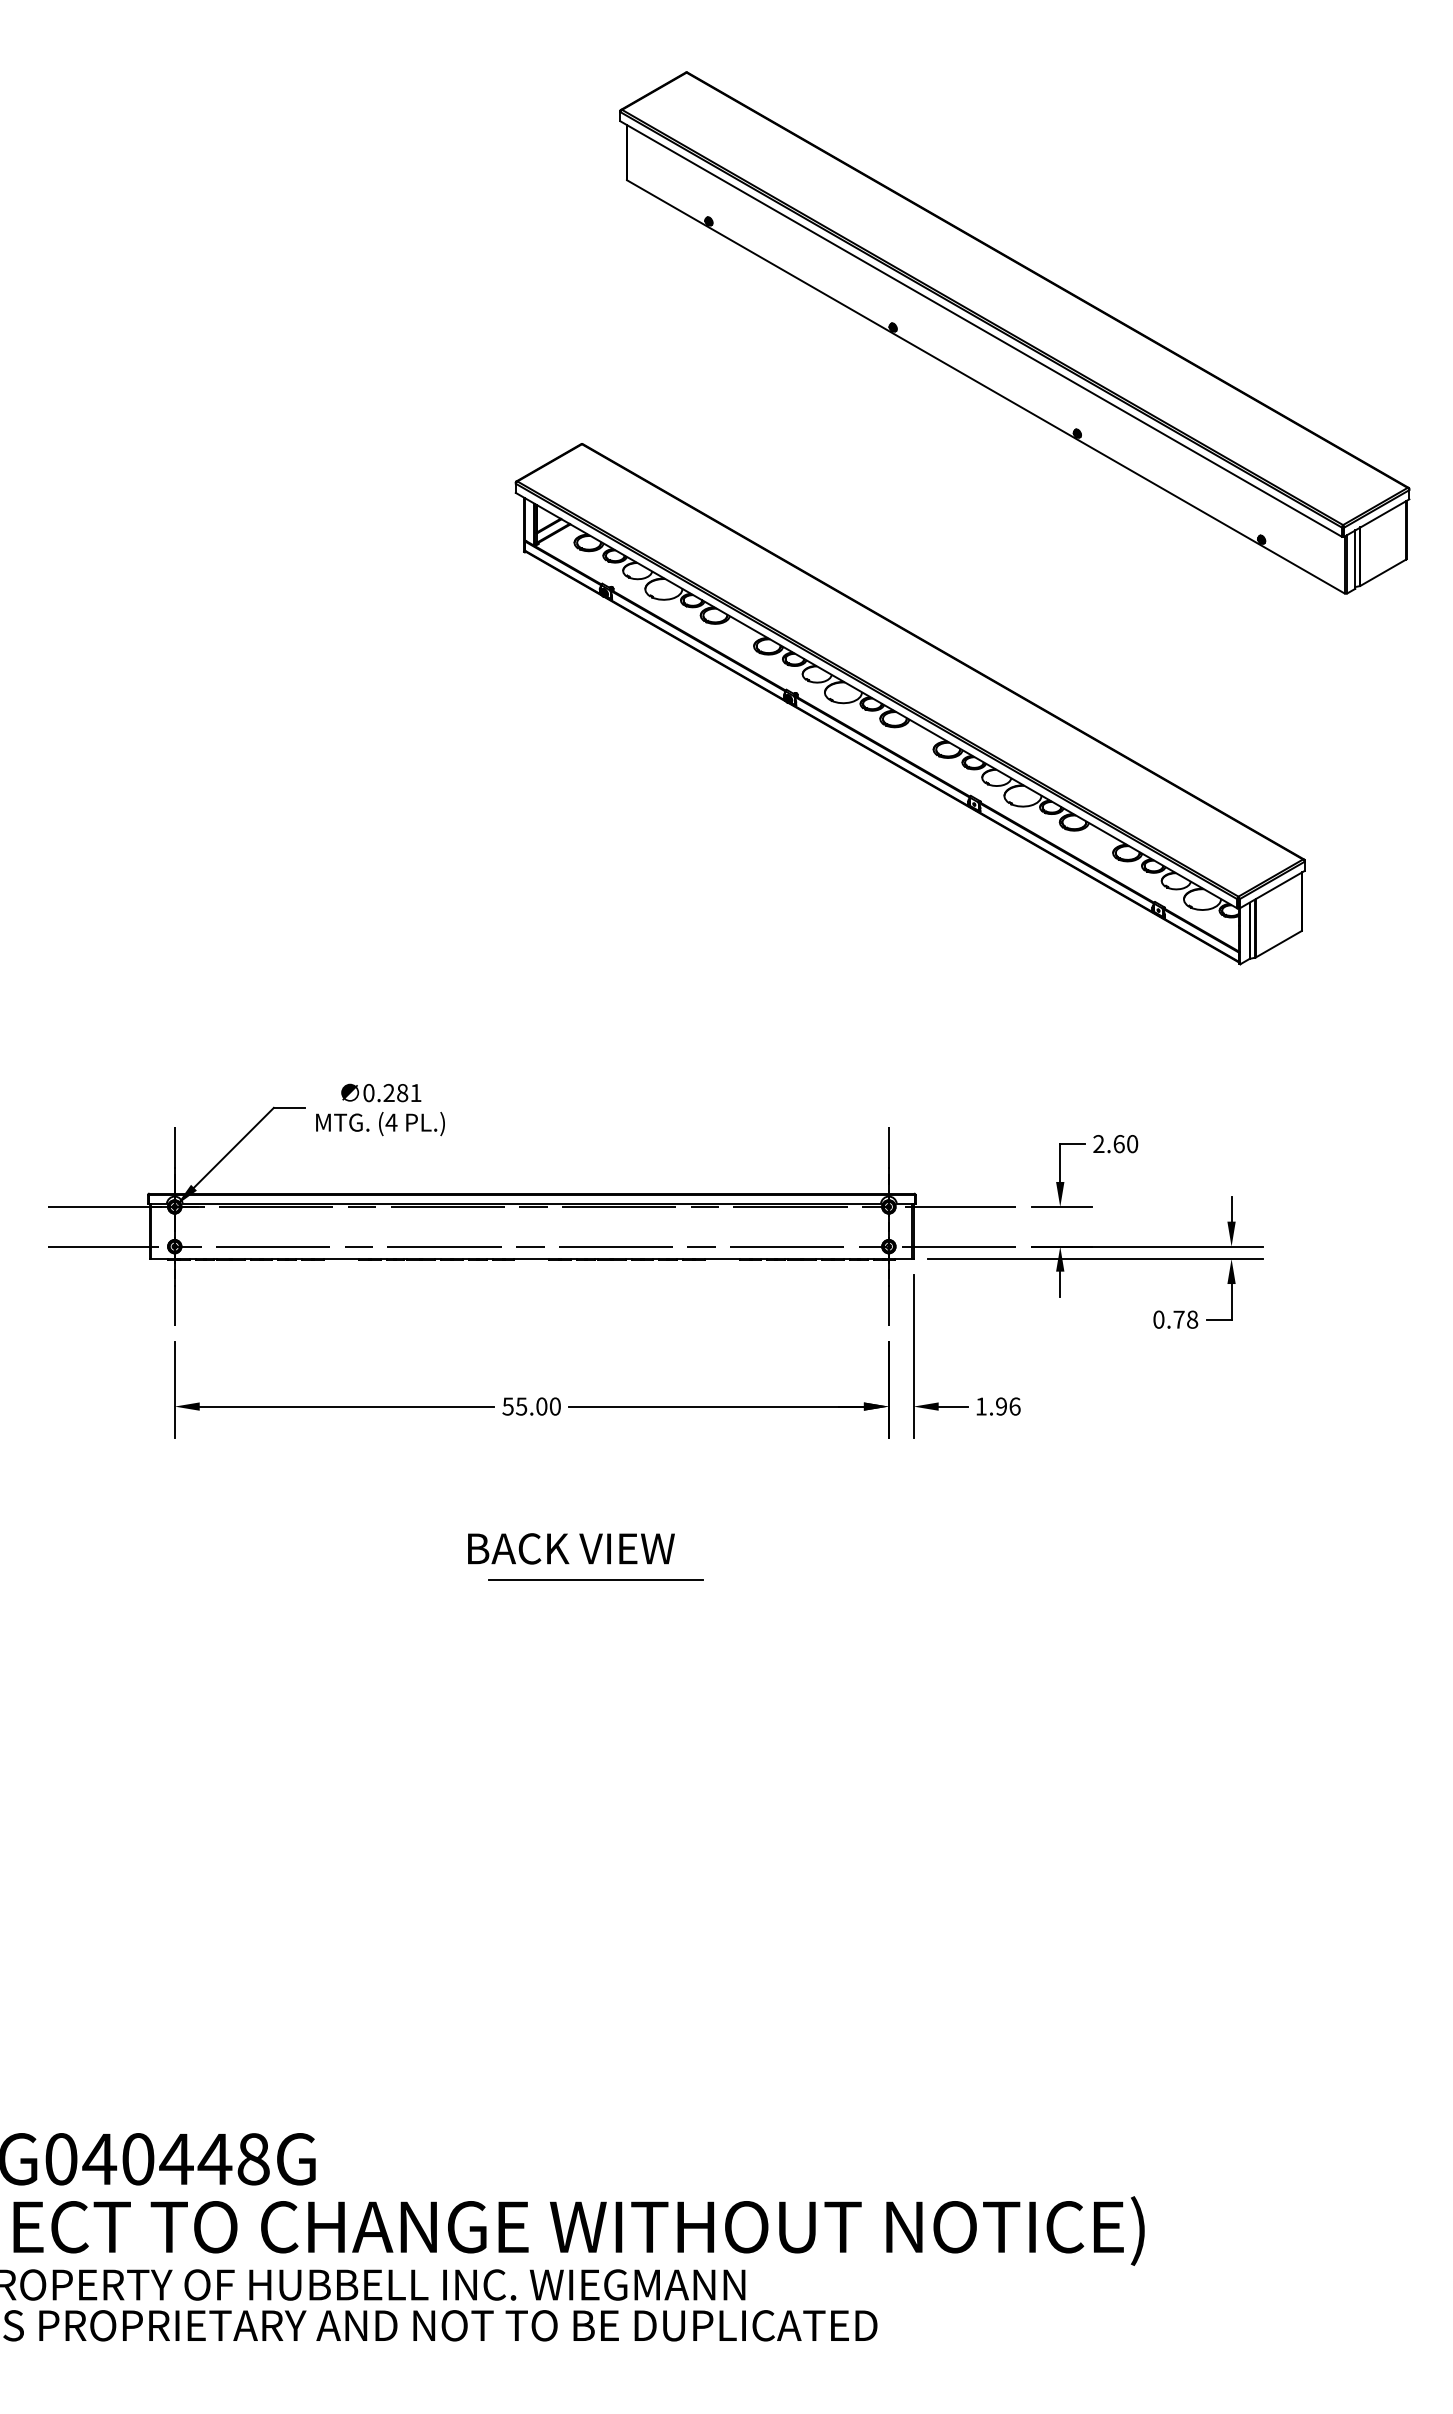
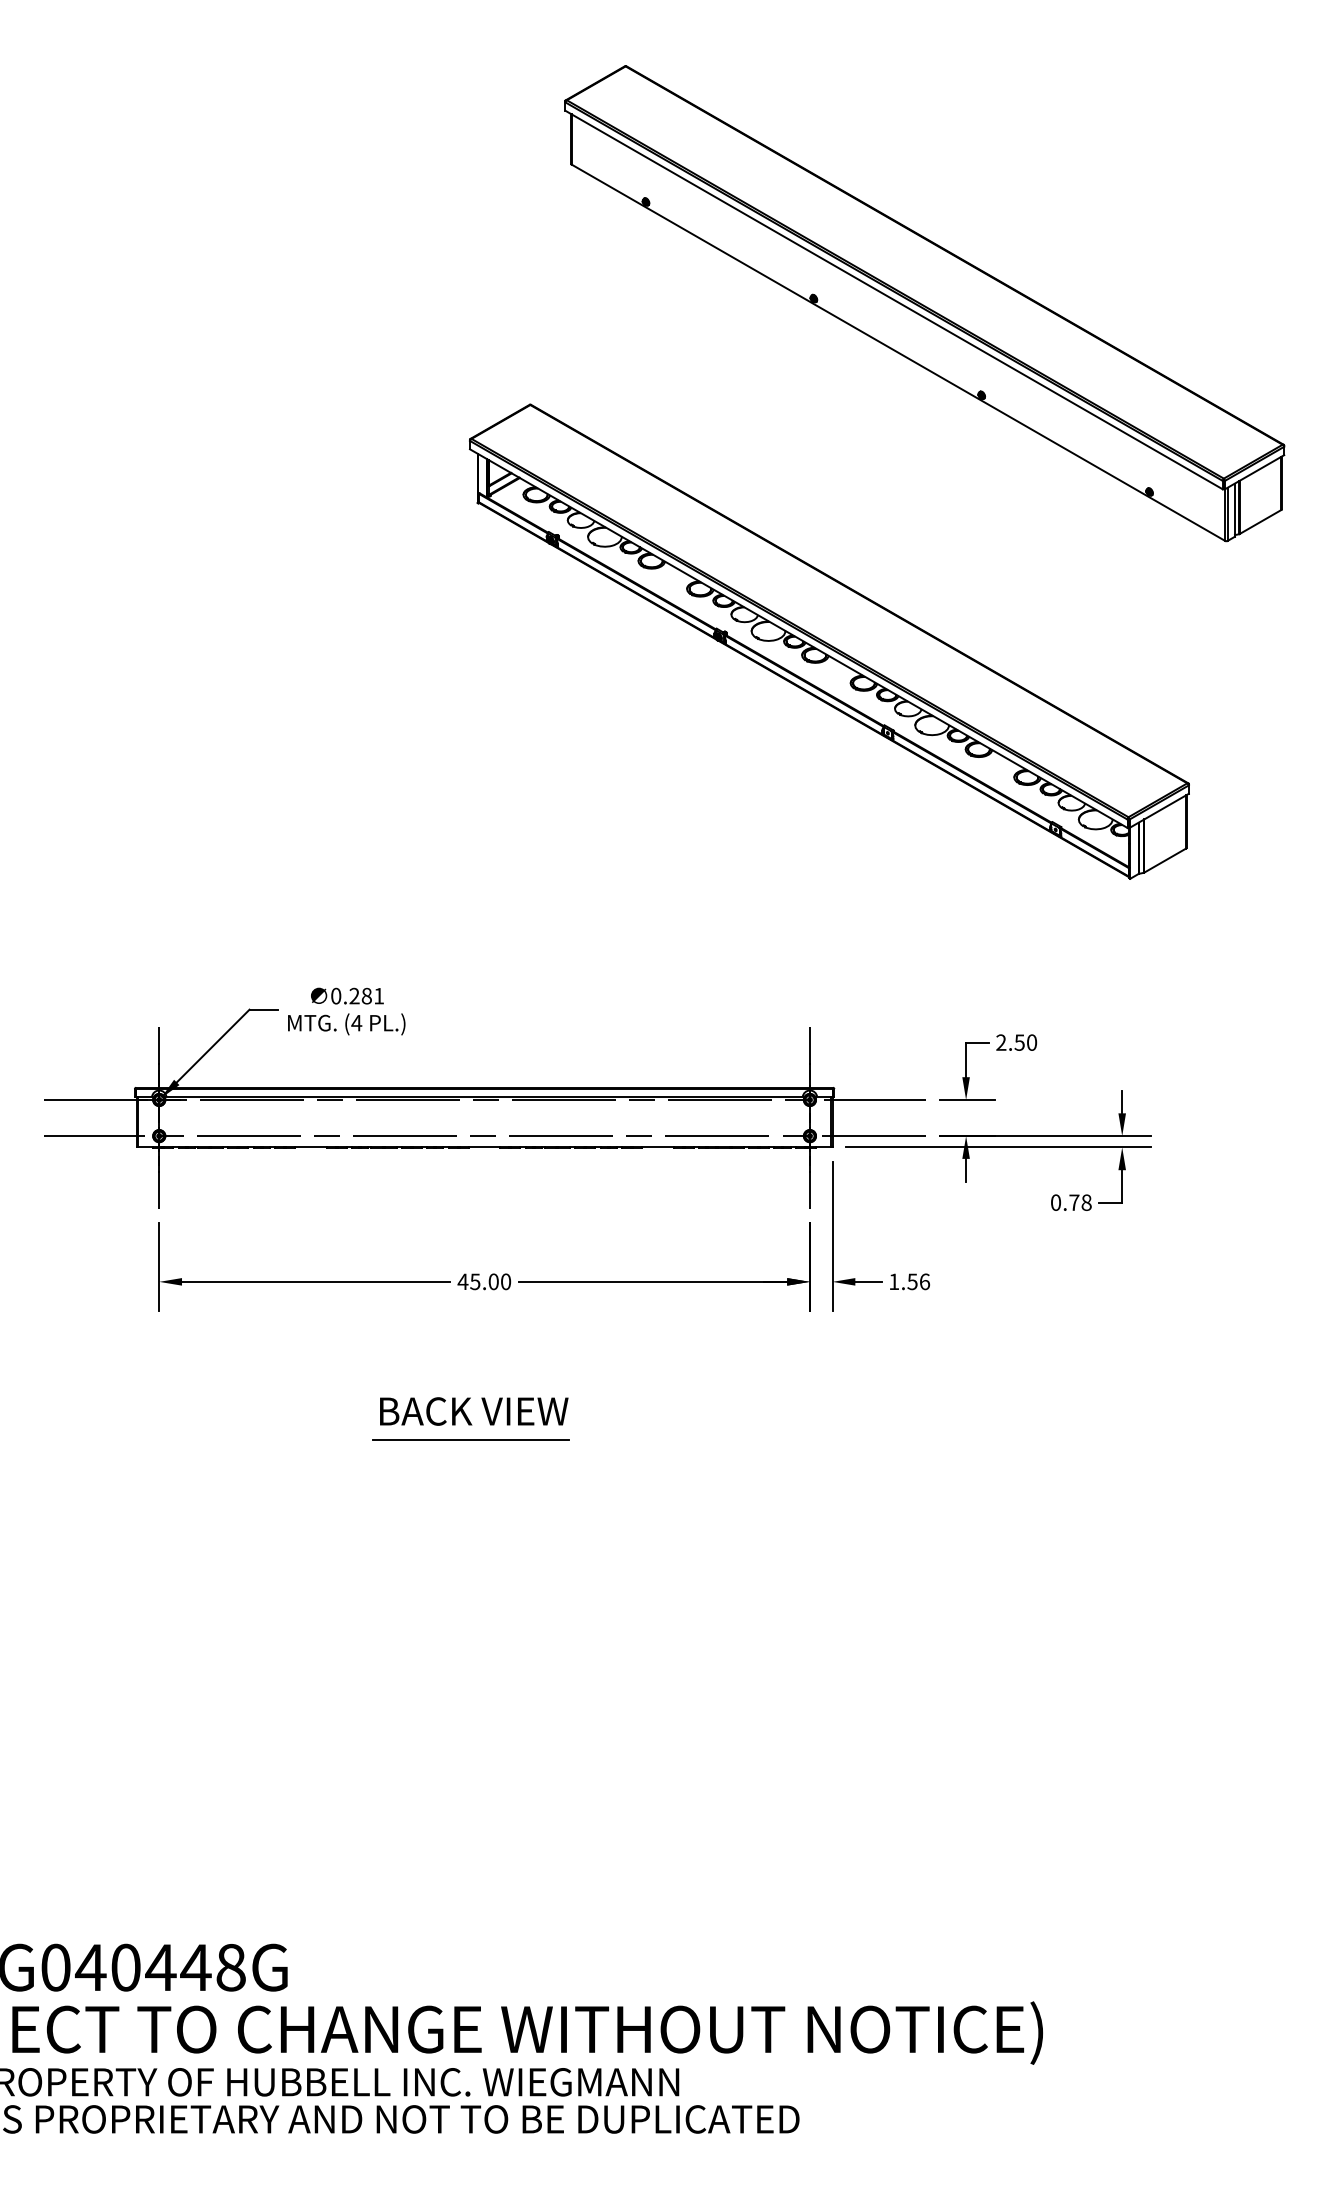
text: (1118, 1144) -> (1019, 1043), 2.60 -> 2.50
text: (508, 1406) -> (463, 1281), 55.00 -> 45.00
text: (1000, 1406) -> (911, 1281), 1.96 -> 1.56
text: (571, 1548) -> (474, 1411), moved
line: (595, 1579) -> (470, 1439), moved

